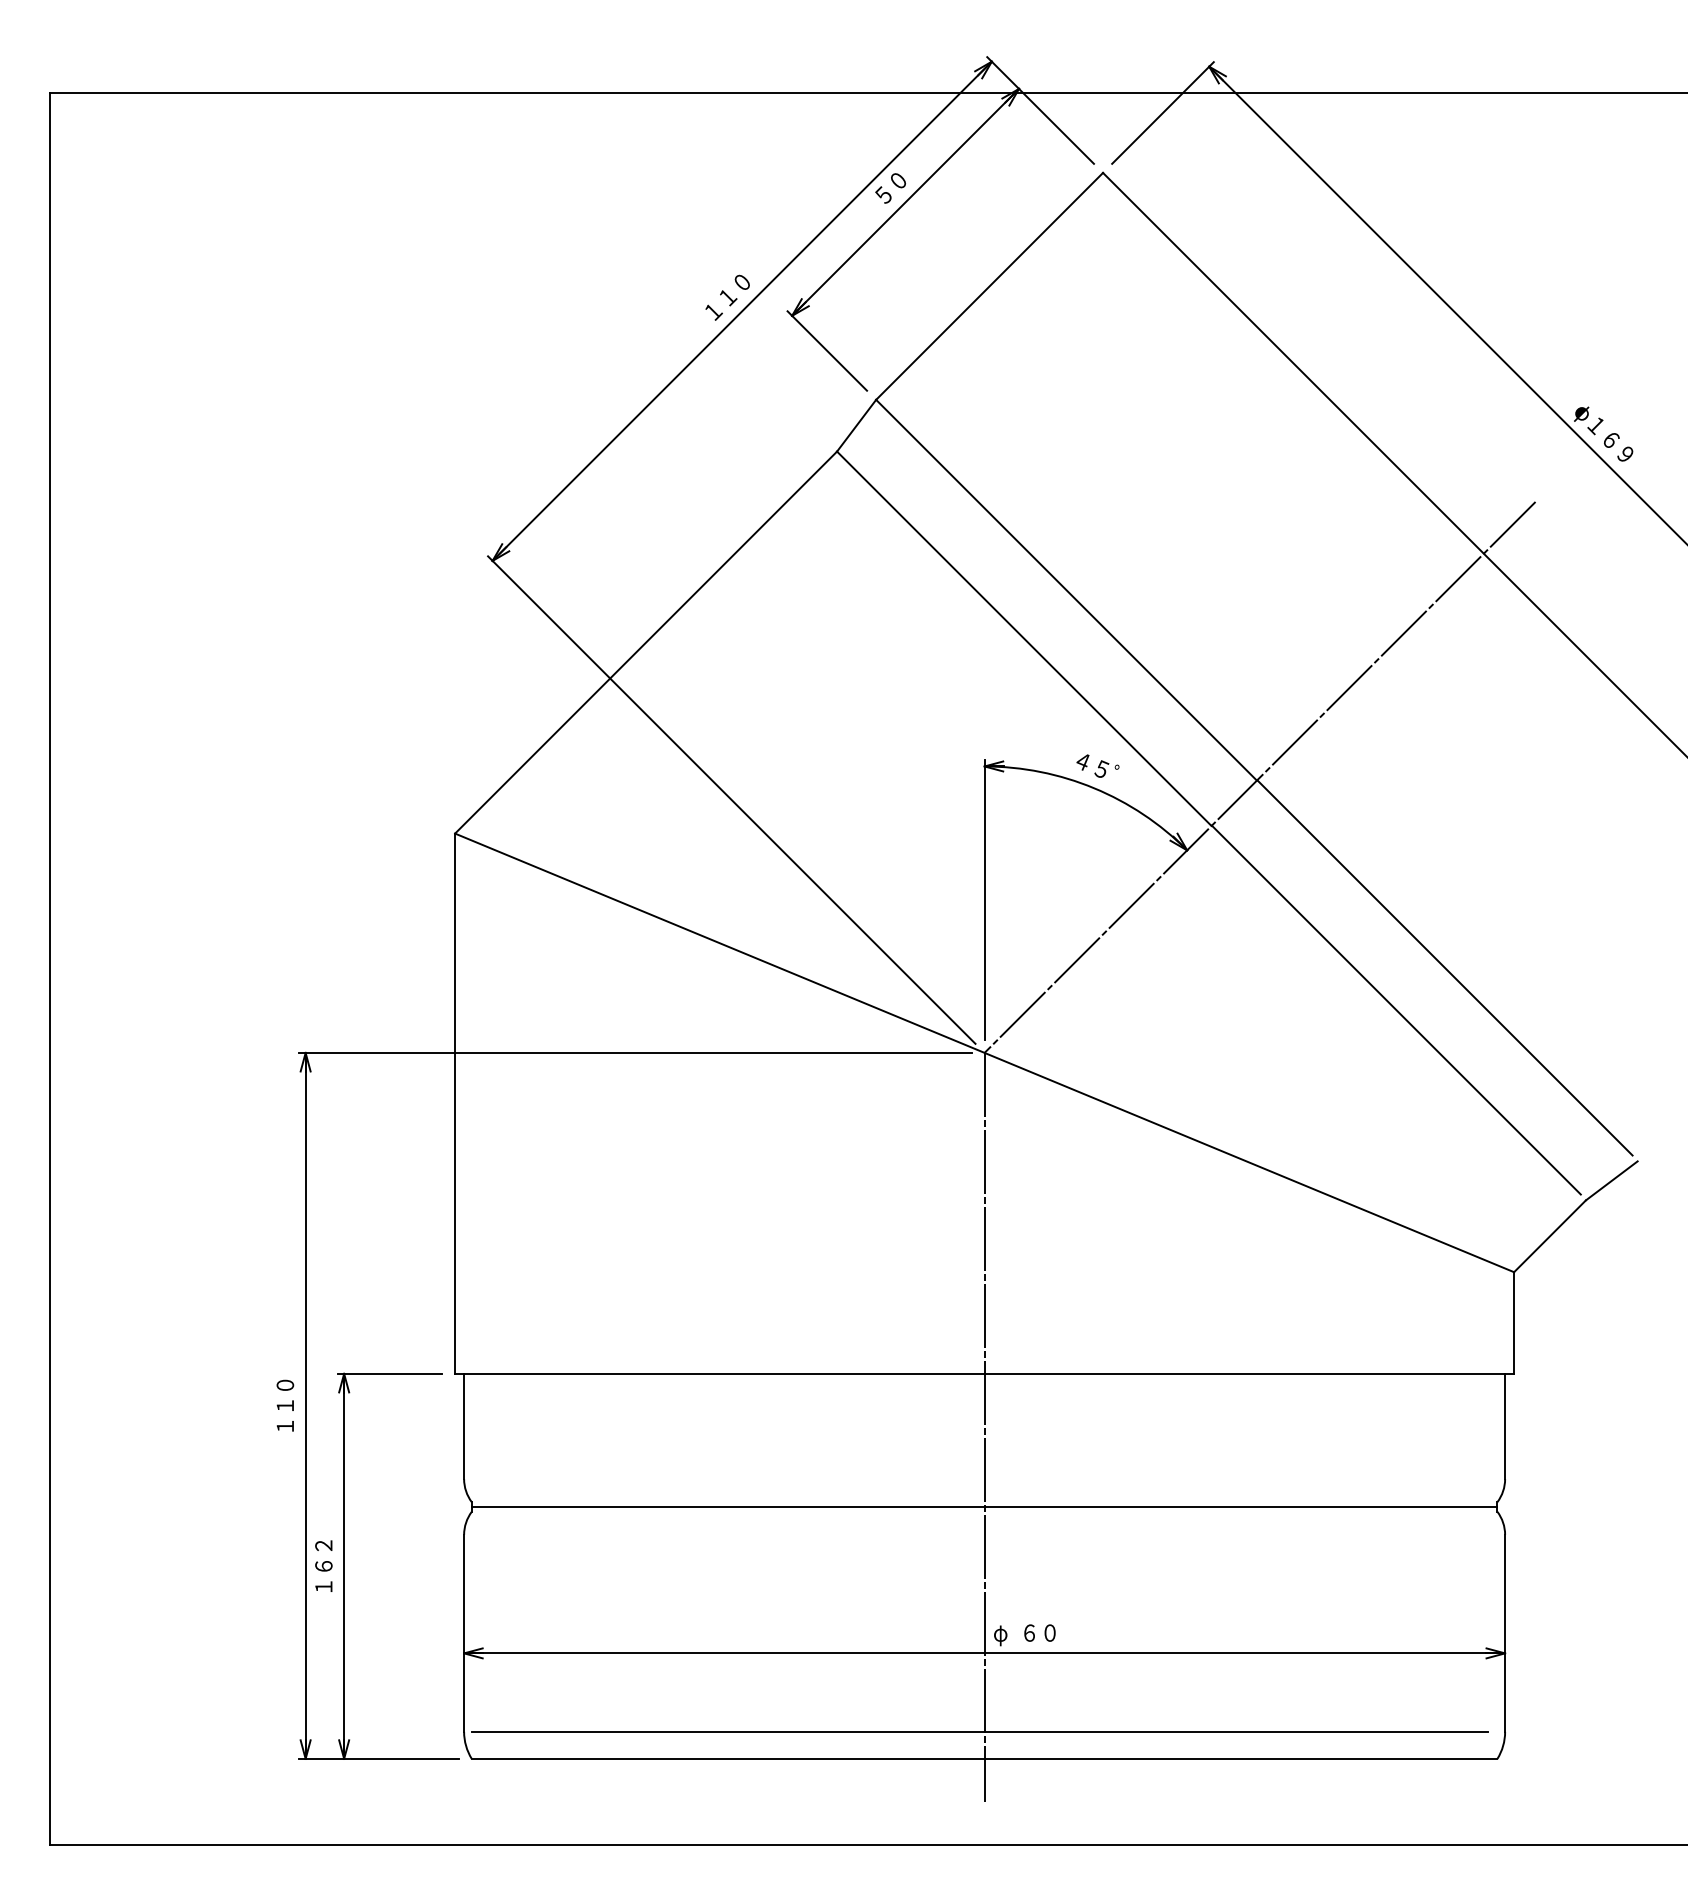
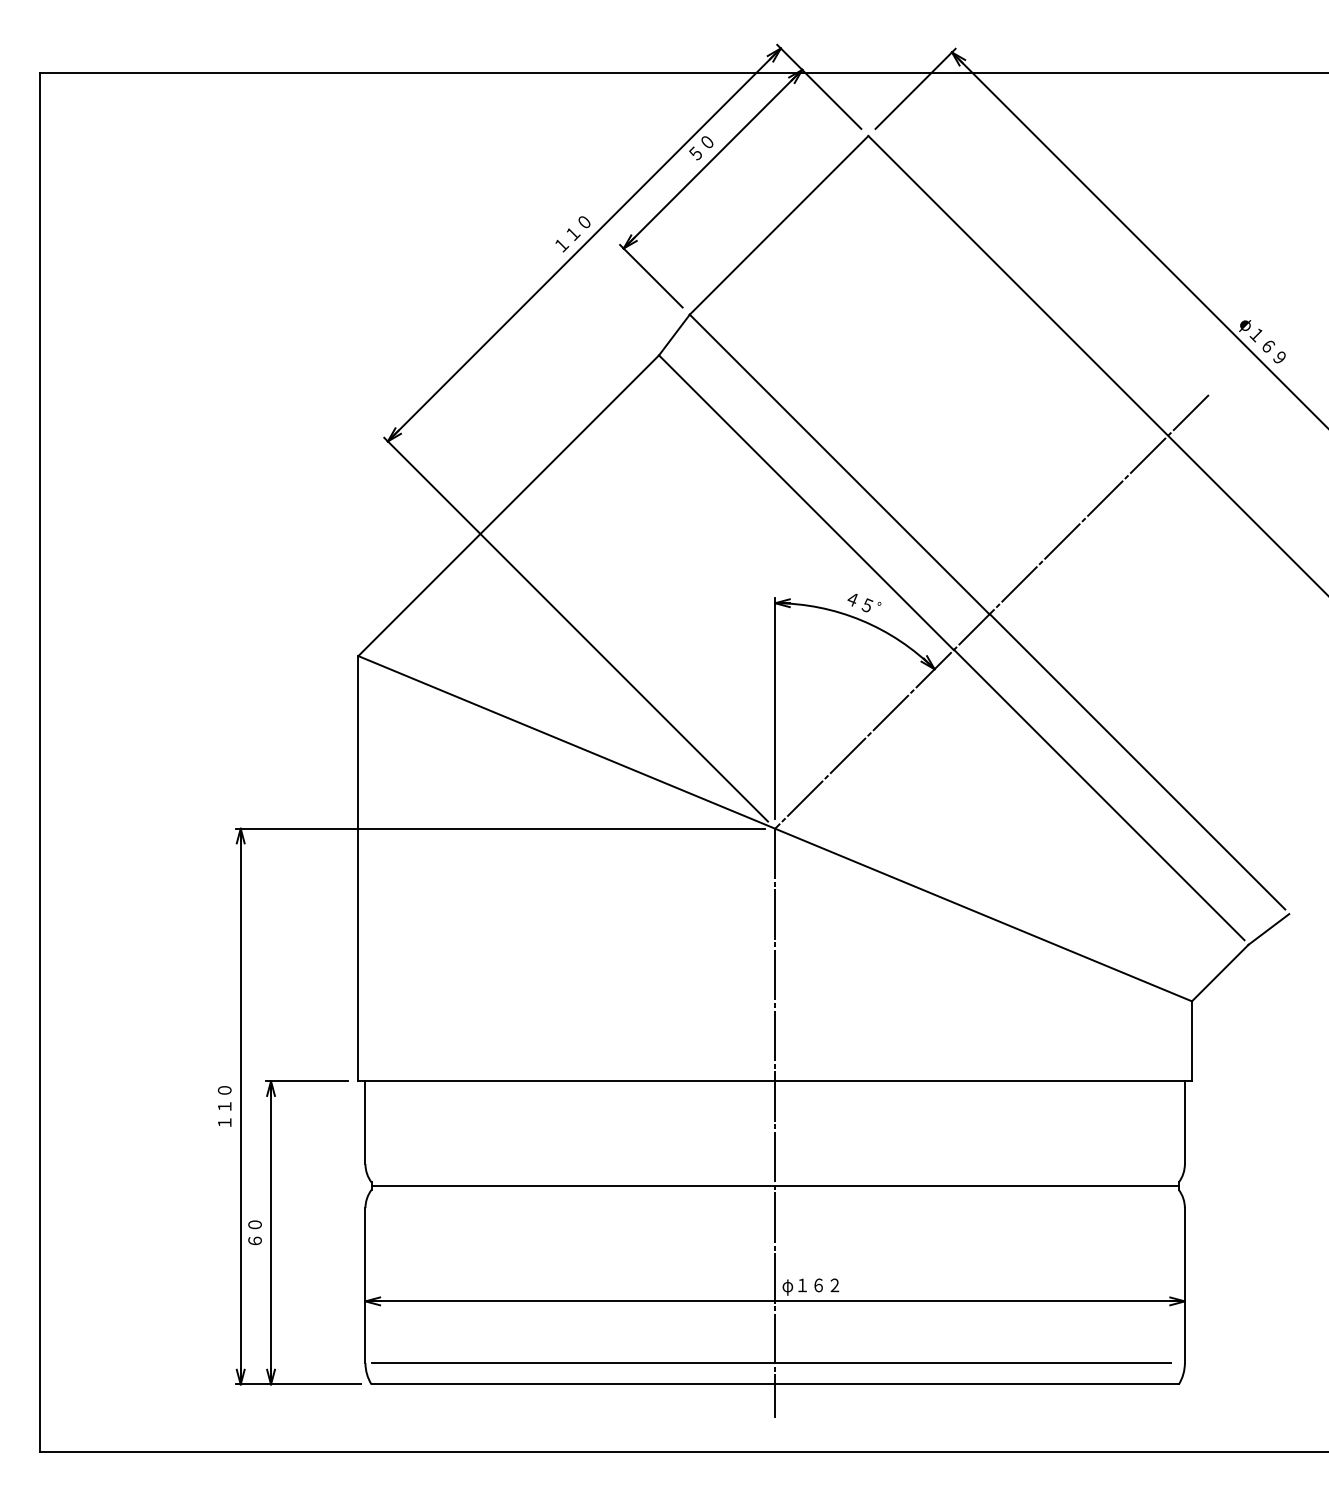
text: (323, 1565) -> (254, 1232), １６２ -> ６０
text: (1039, 1633) -> (818, 1285), ６０ -> １６２

